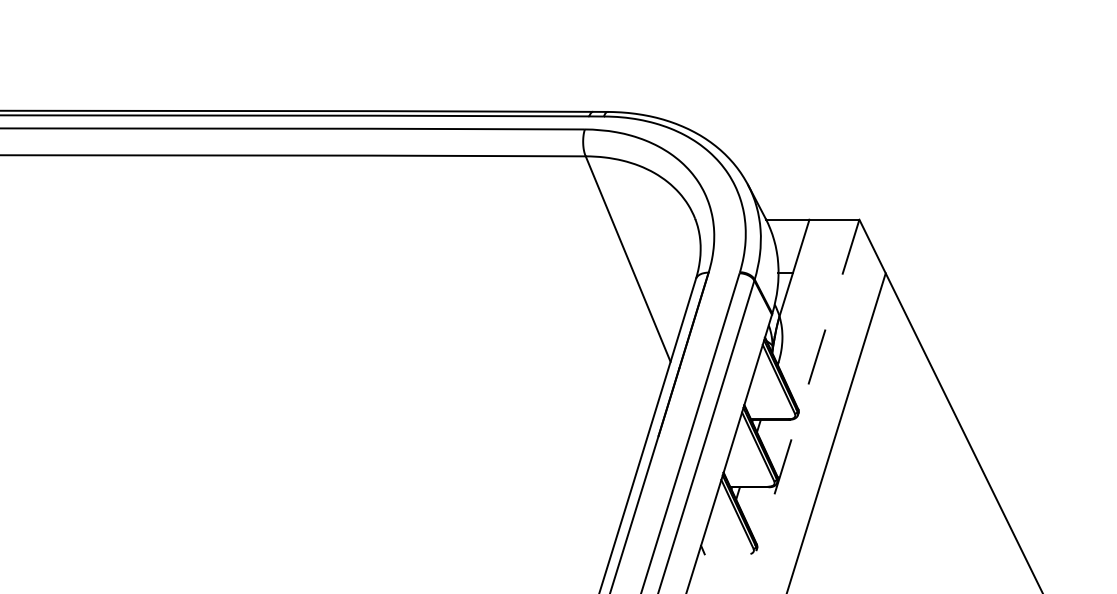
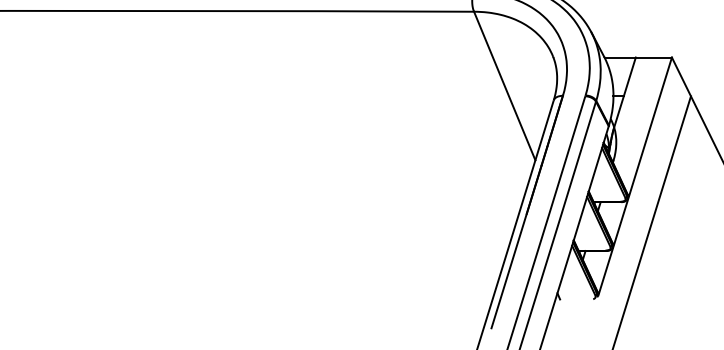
line: (808, 384) -> (635, 176), dashed -> solid

